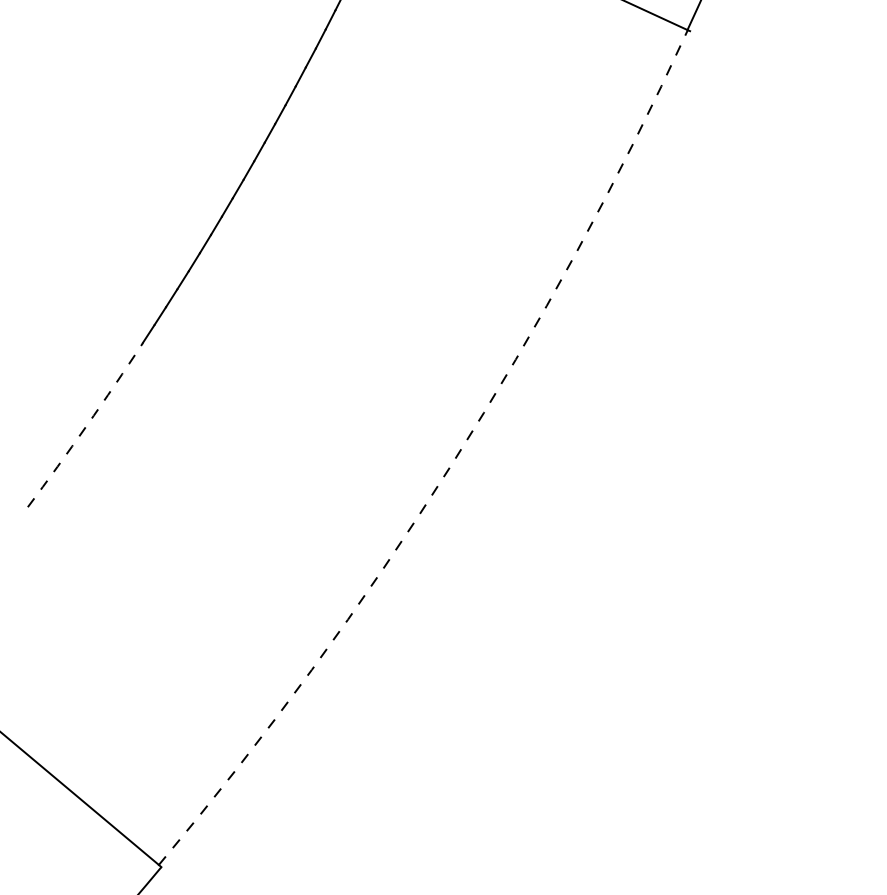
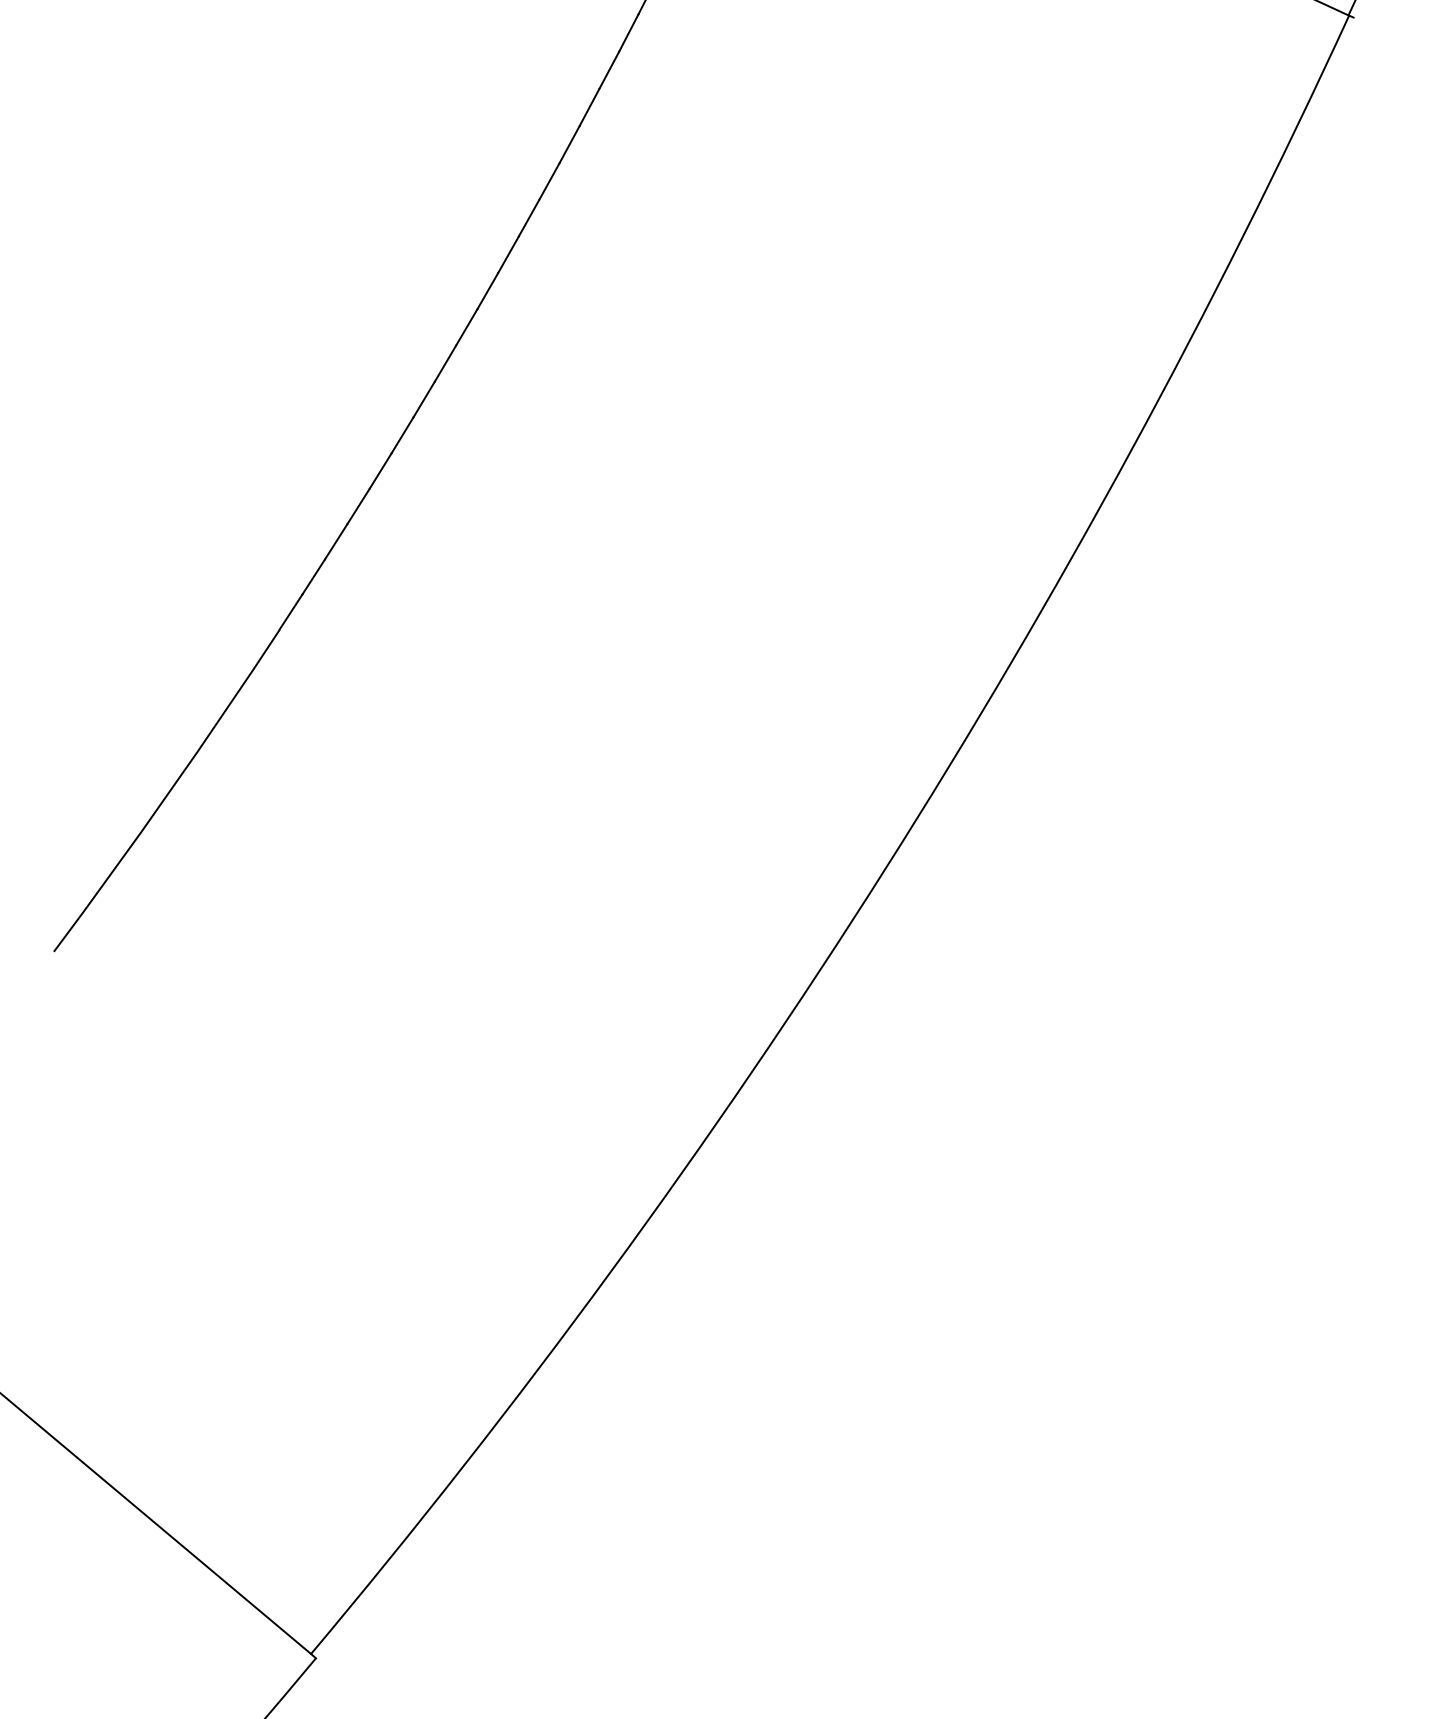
arc: (86, 425) -> (168, 791), dashed -> solid
arc: (451, 465) -> (885, 870), dashed -> solid

